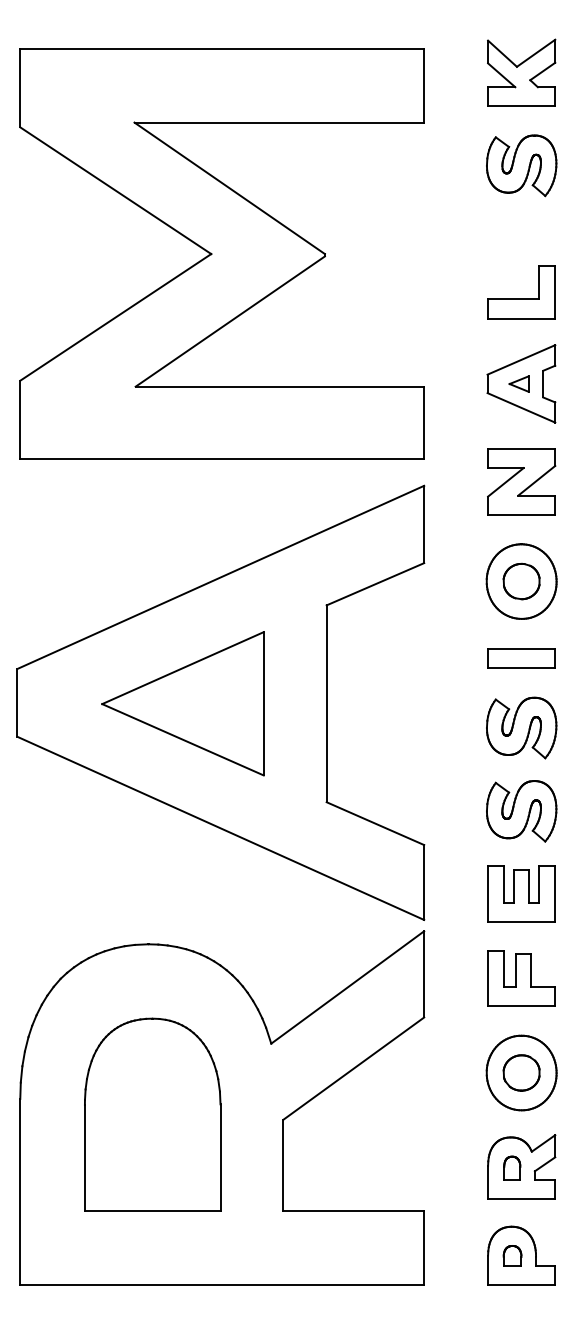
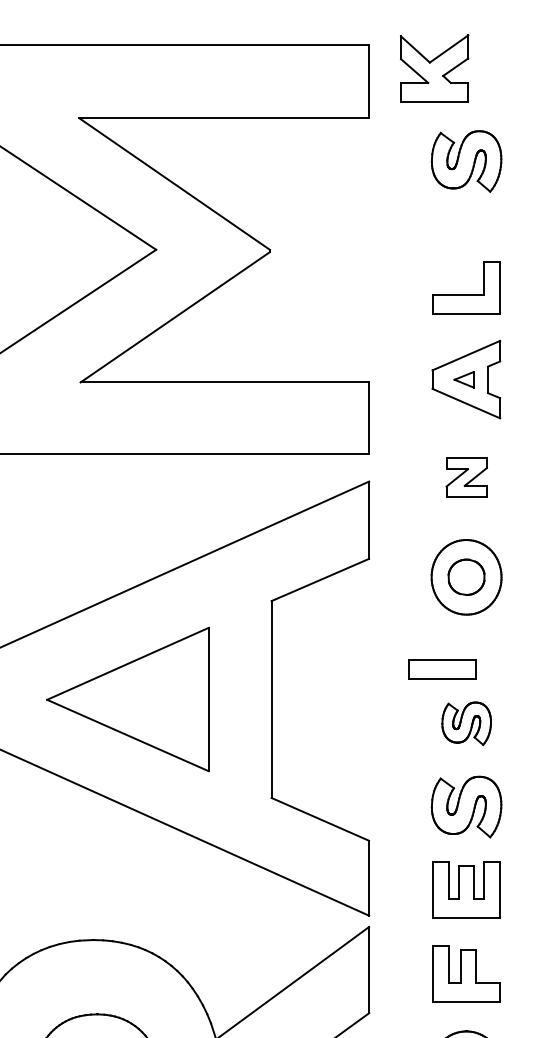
part: (521, 72) -> (434, 68), moved
part: (521, 481) -> (466, 477), size x0.6
part: (521, 658) -> (442, 669), moved
part: (521, 727) -> (466, 723), size x0.7

